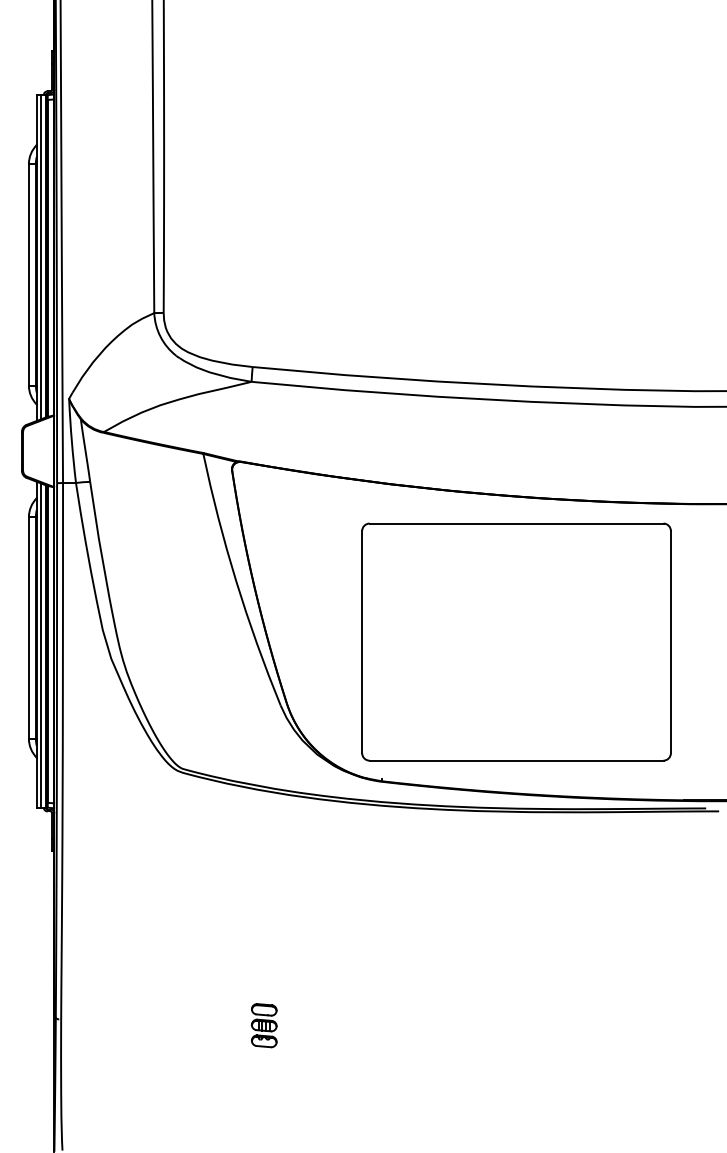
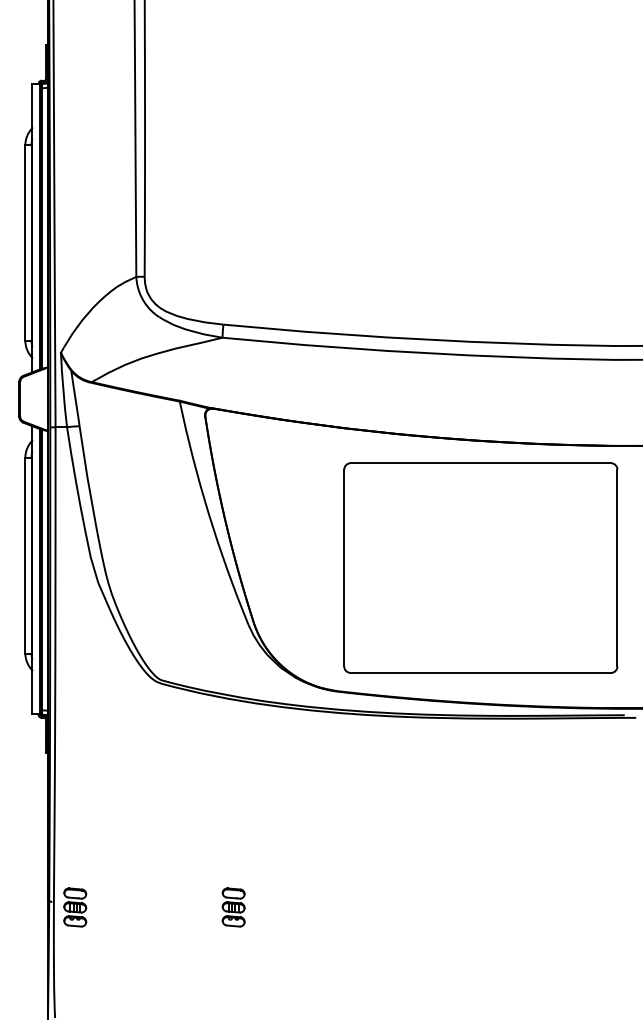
line: (40, 257) -> (35, 227), removed
part: (516, 641) -> (480, 567), moved
line: (40, 645) -> (35, 571), removed
part: (85, 1025) -> (75, 907), added

